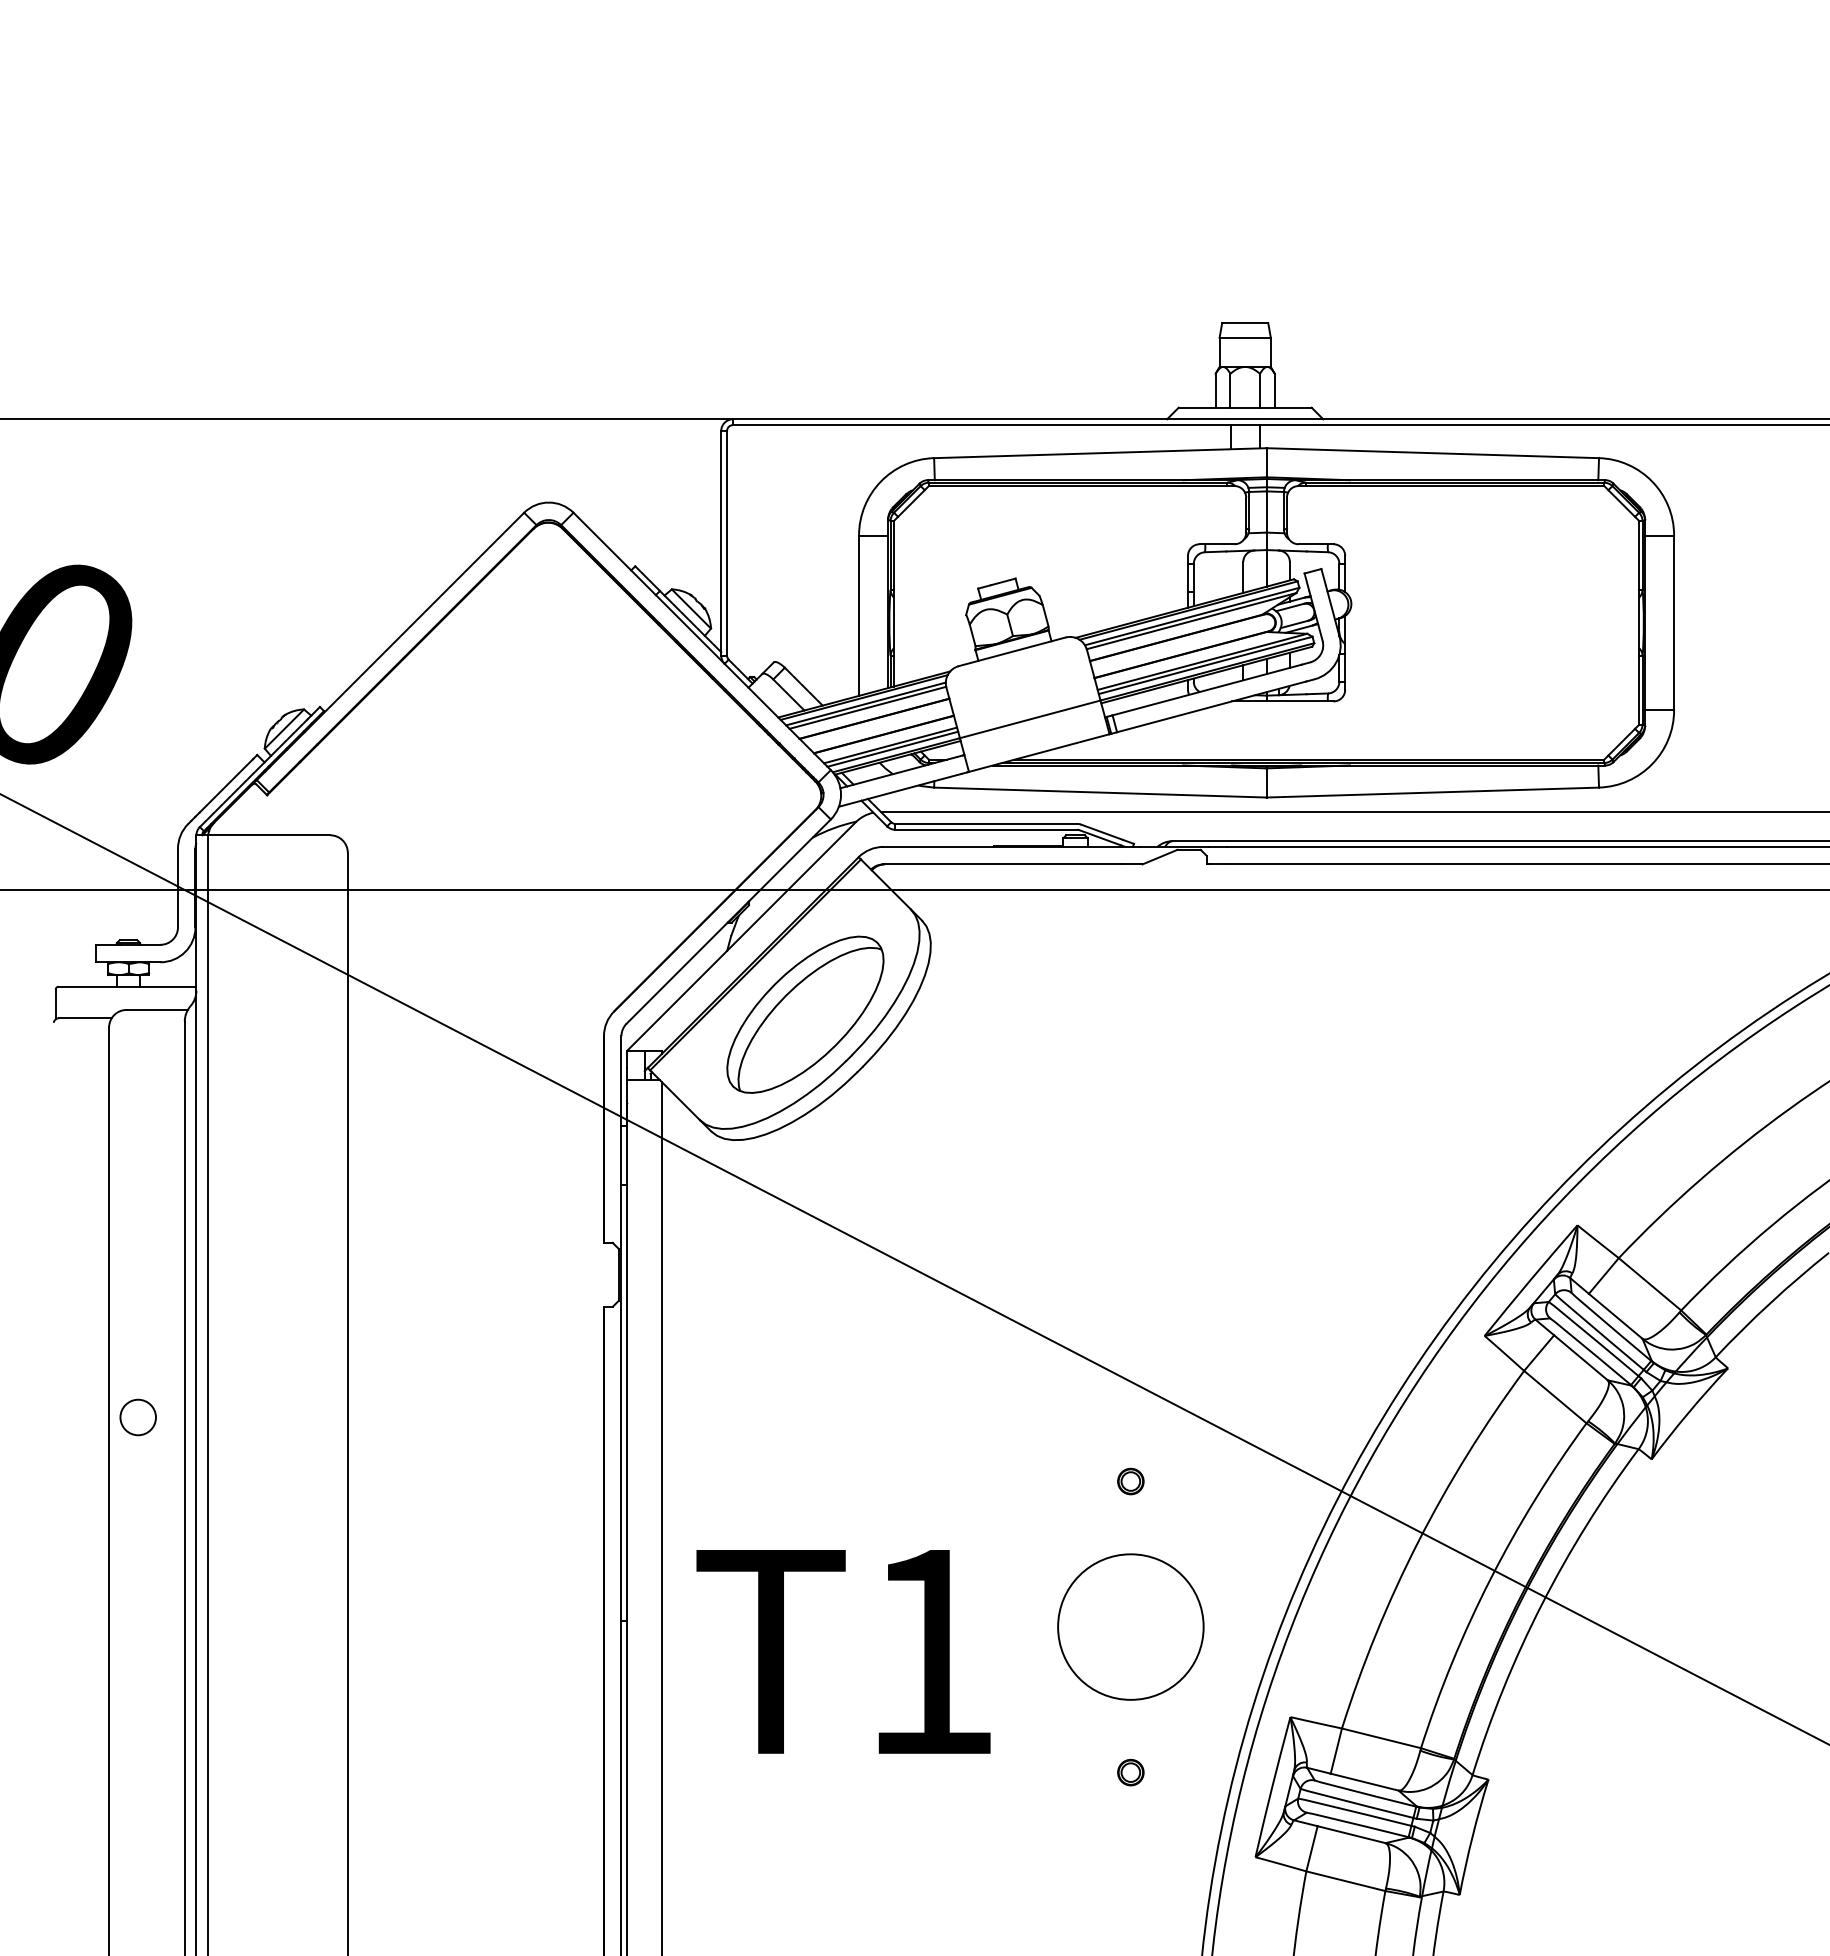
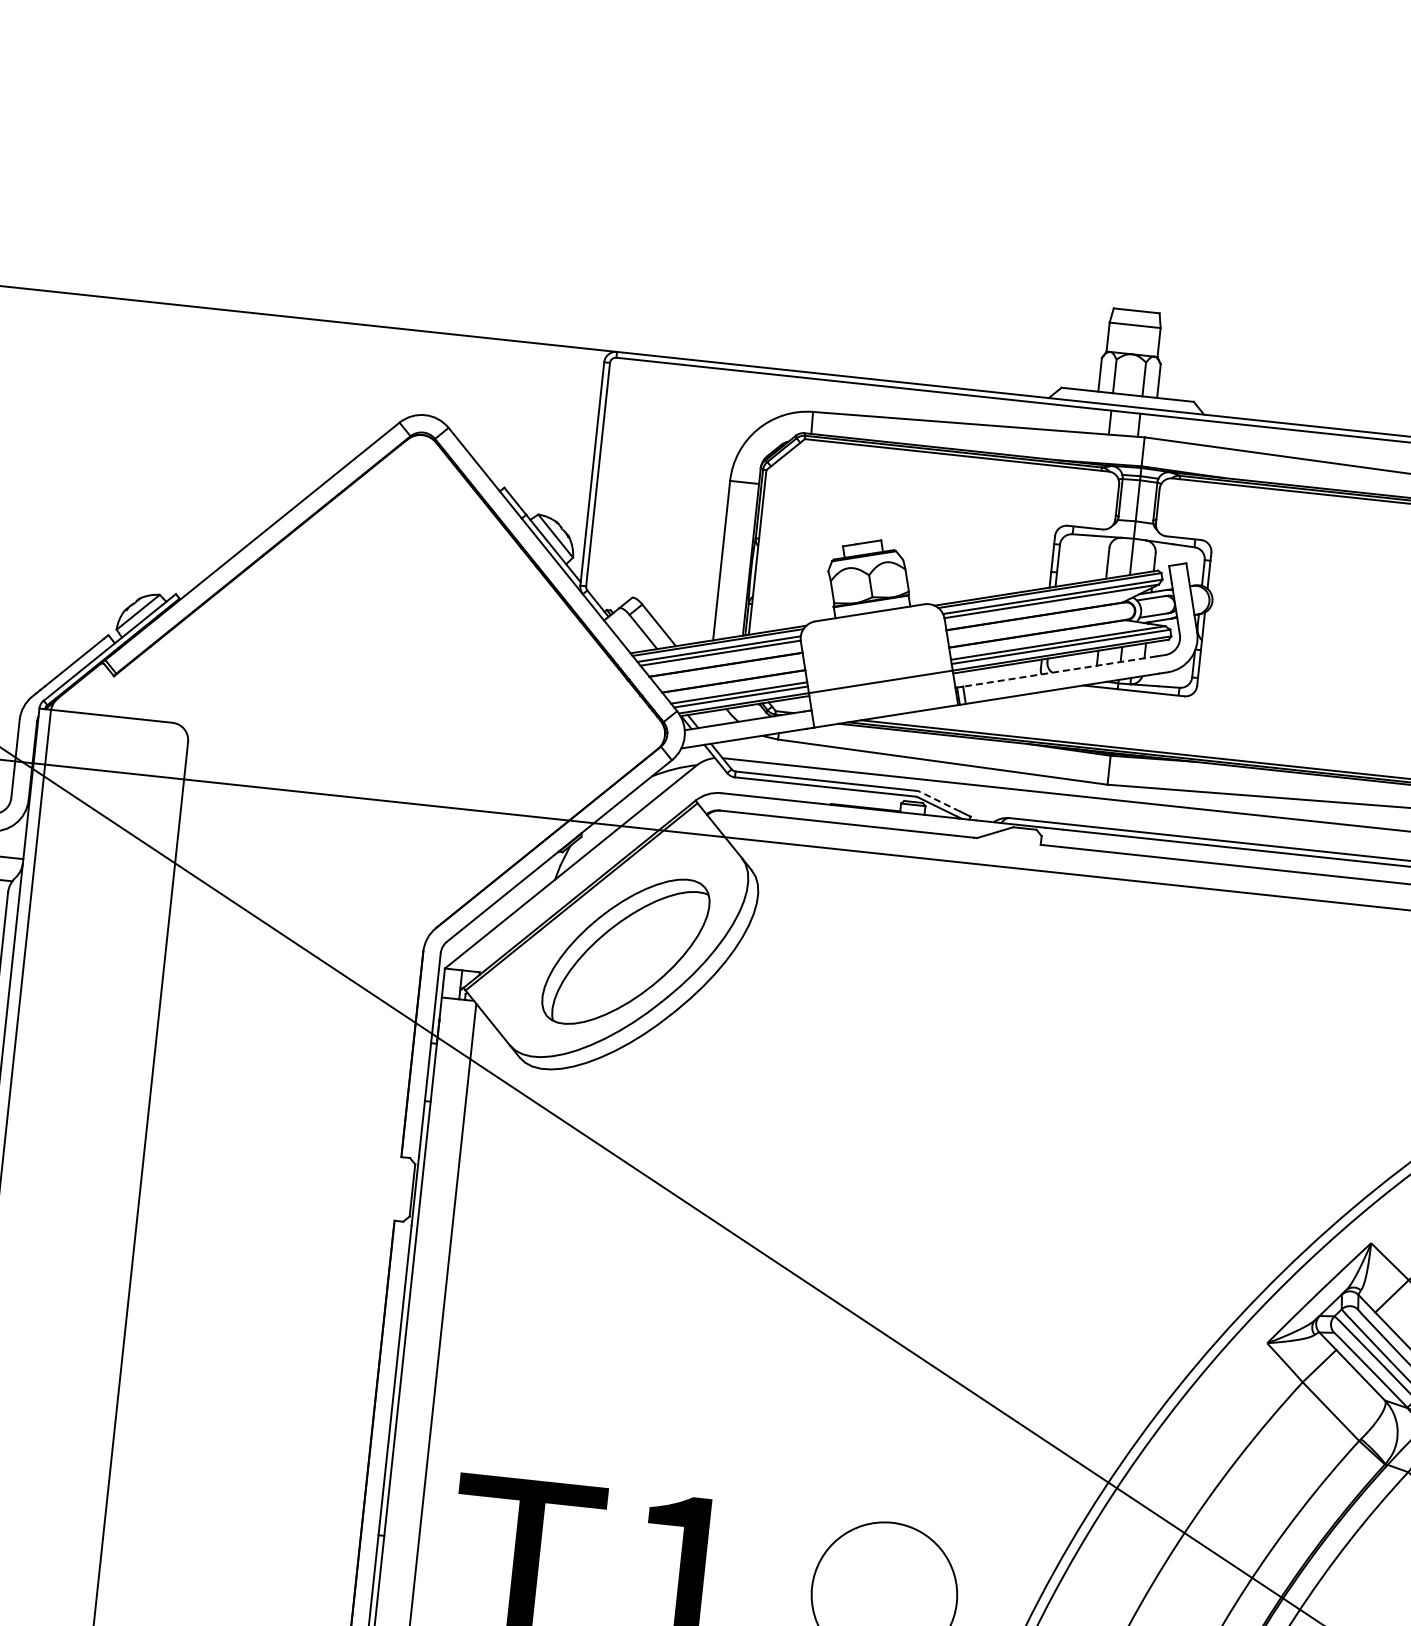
line: (1207, 690) -> (1060, 672), solid -> dashed
line: (1101, 832) -> (939, 801), solid -> dashed
part: (1130, 1481) -> (899, 1450), removed

